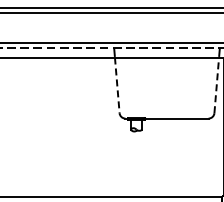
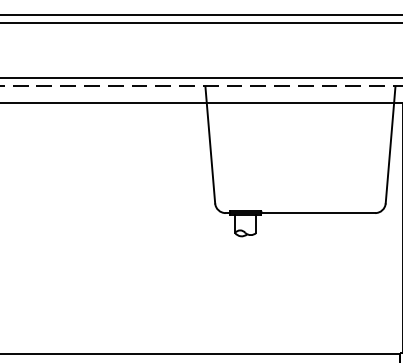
line: (117, 85) -> (211, 153), dashed -> solid
line: (216, 85) -> (389, 153), dashed -> solid

